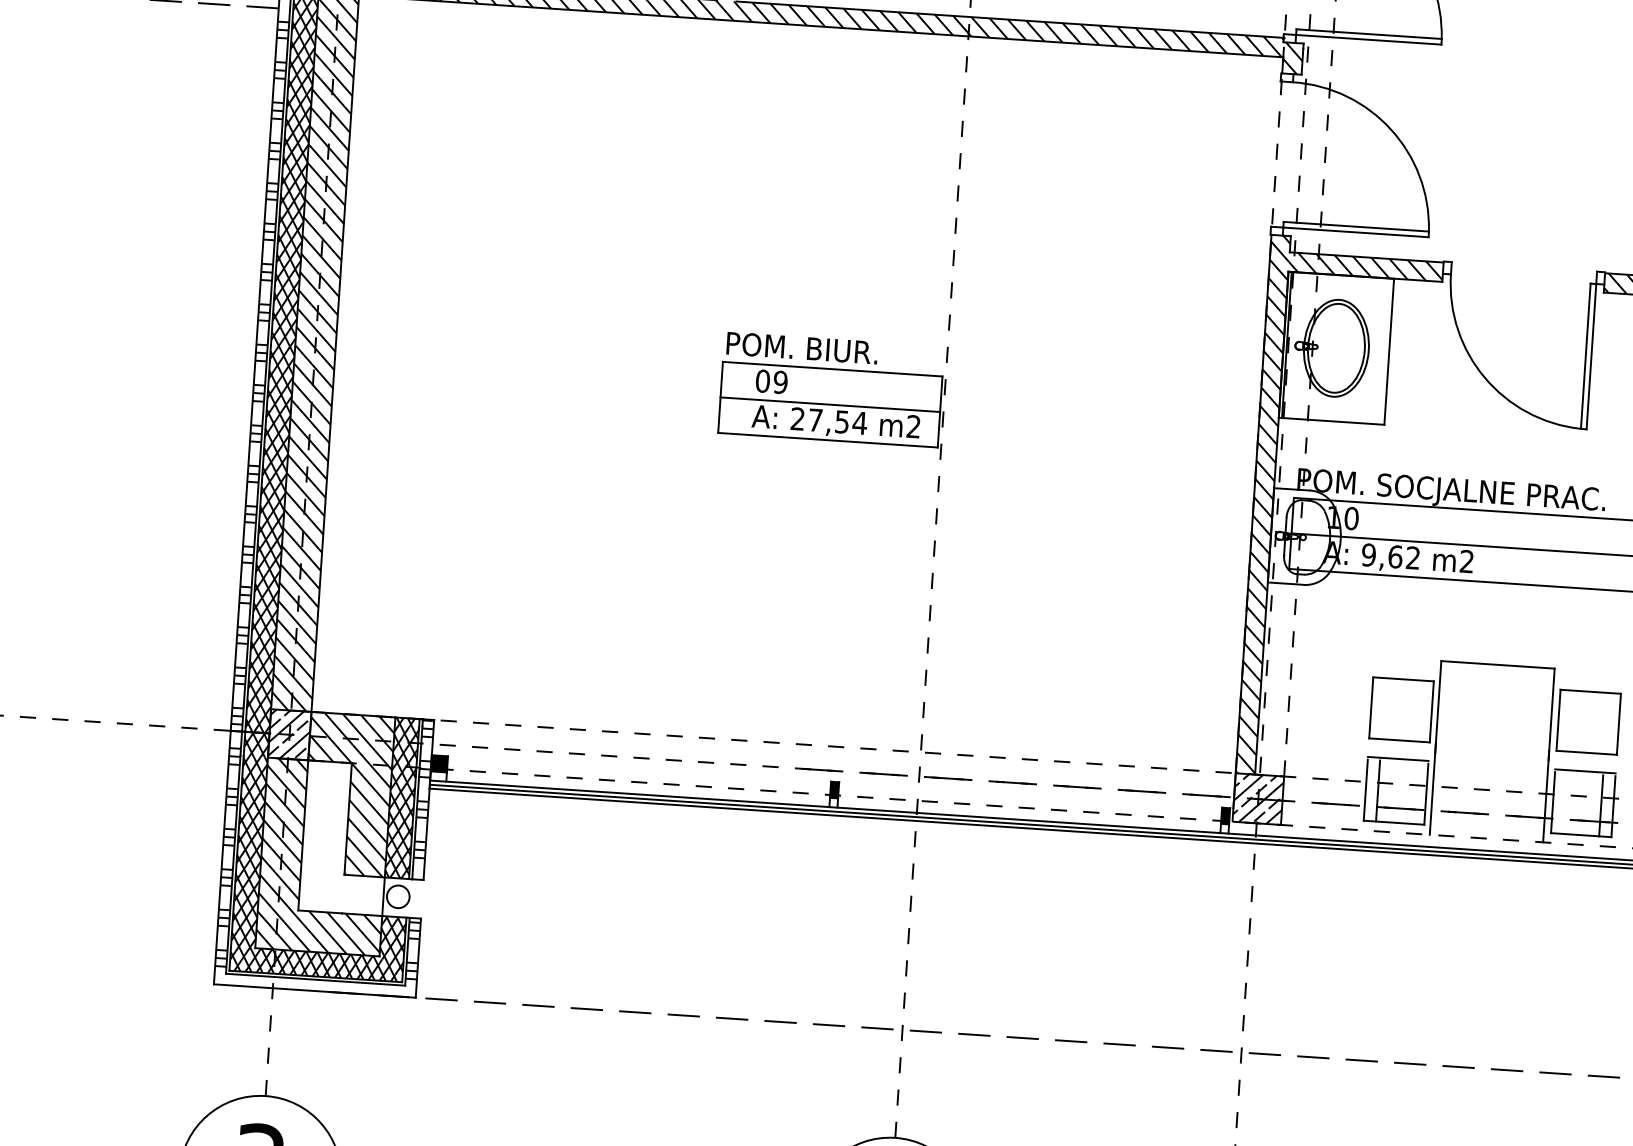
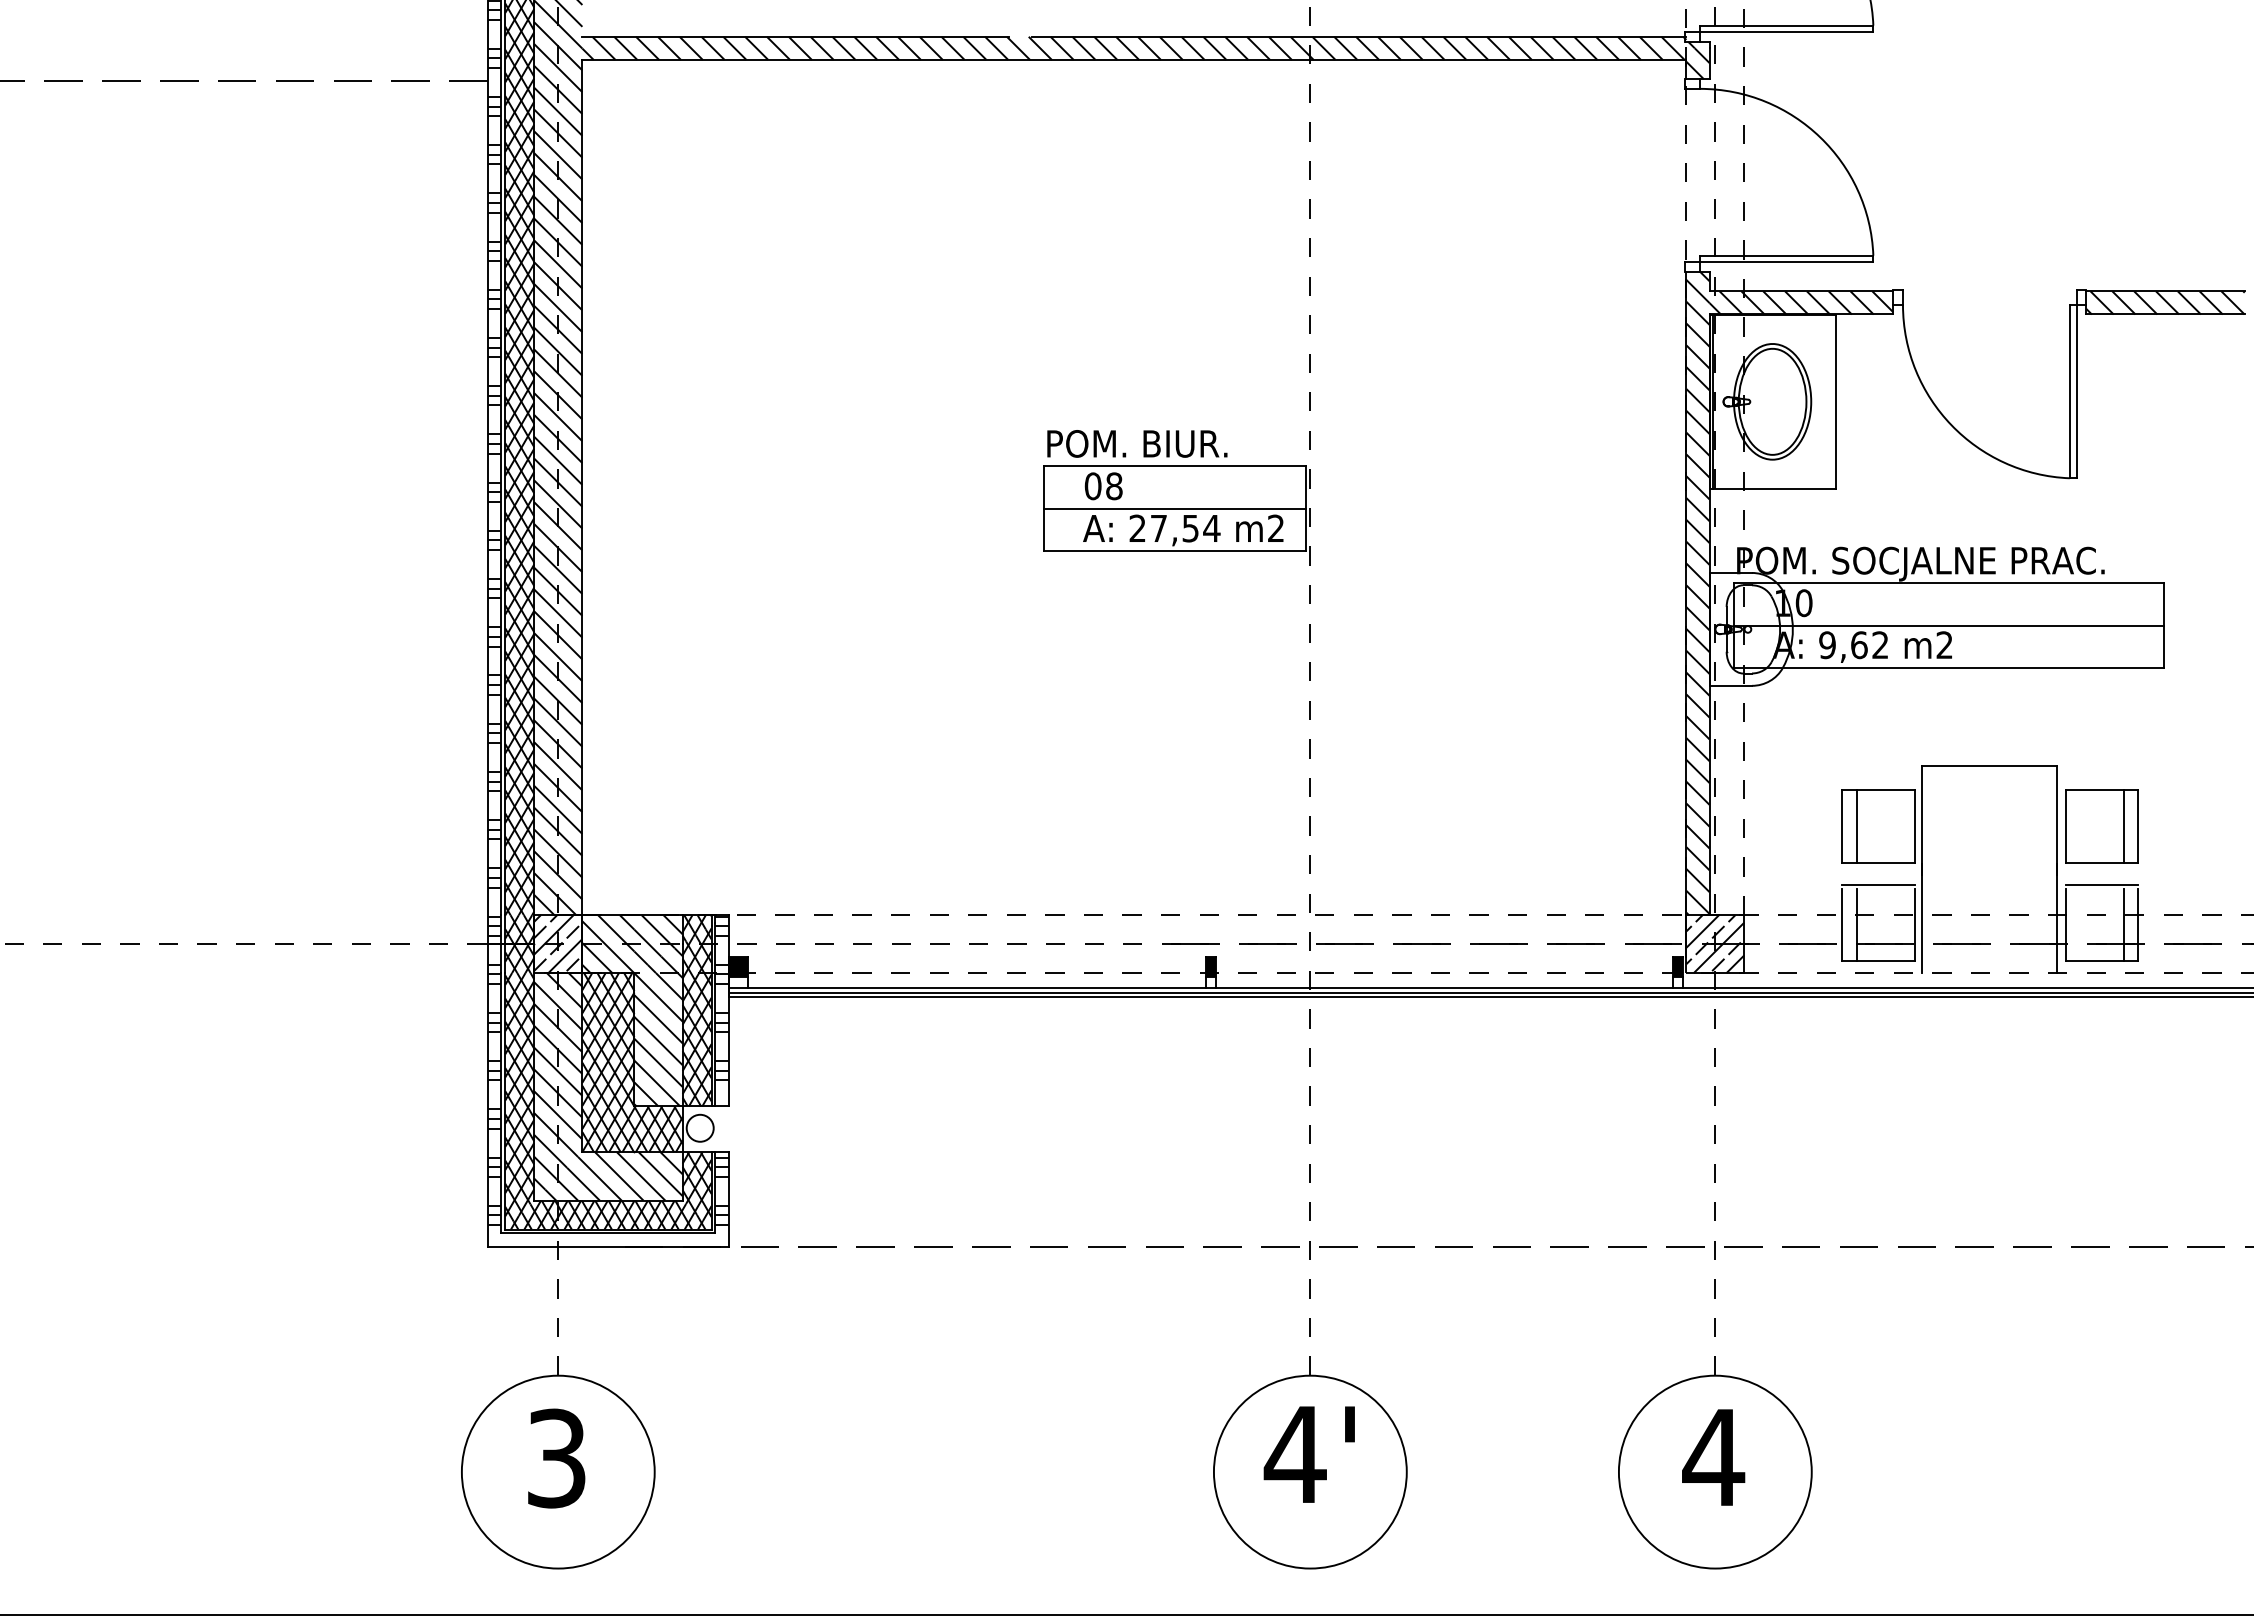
text: (780, 382) -> (1114, 486), 09 -> 08
line: (1383, 708) -> (1857, 826), added
line: (1606, 723) -> (2123, 826), added
hatch: (345, 837) -> (632, 1062), added

